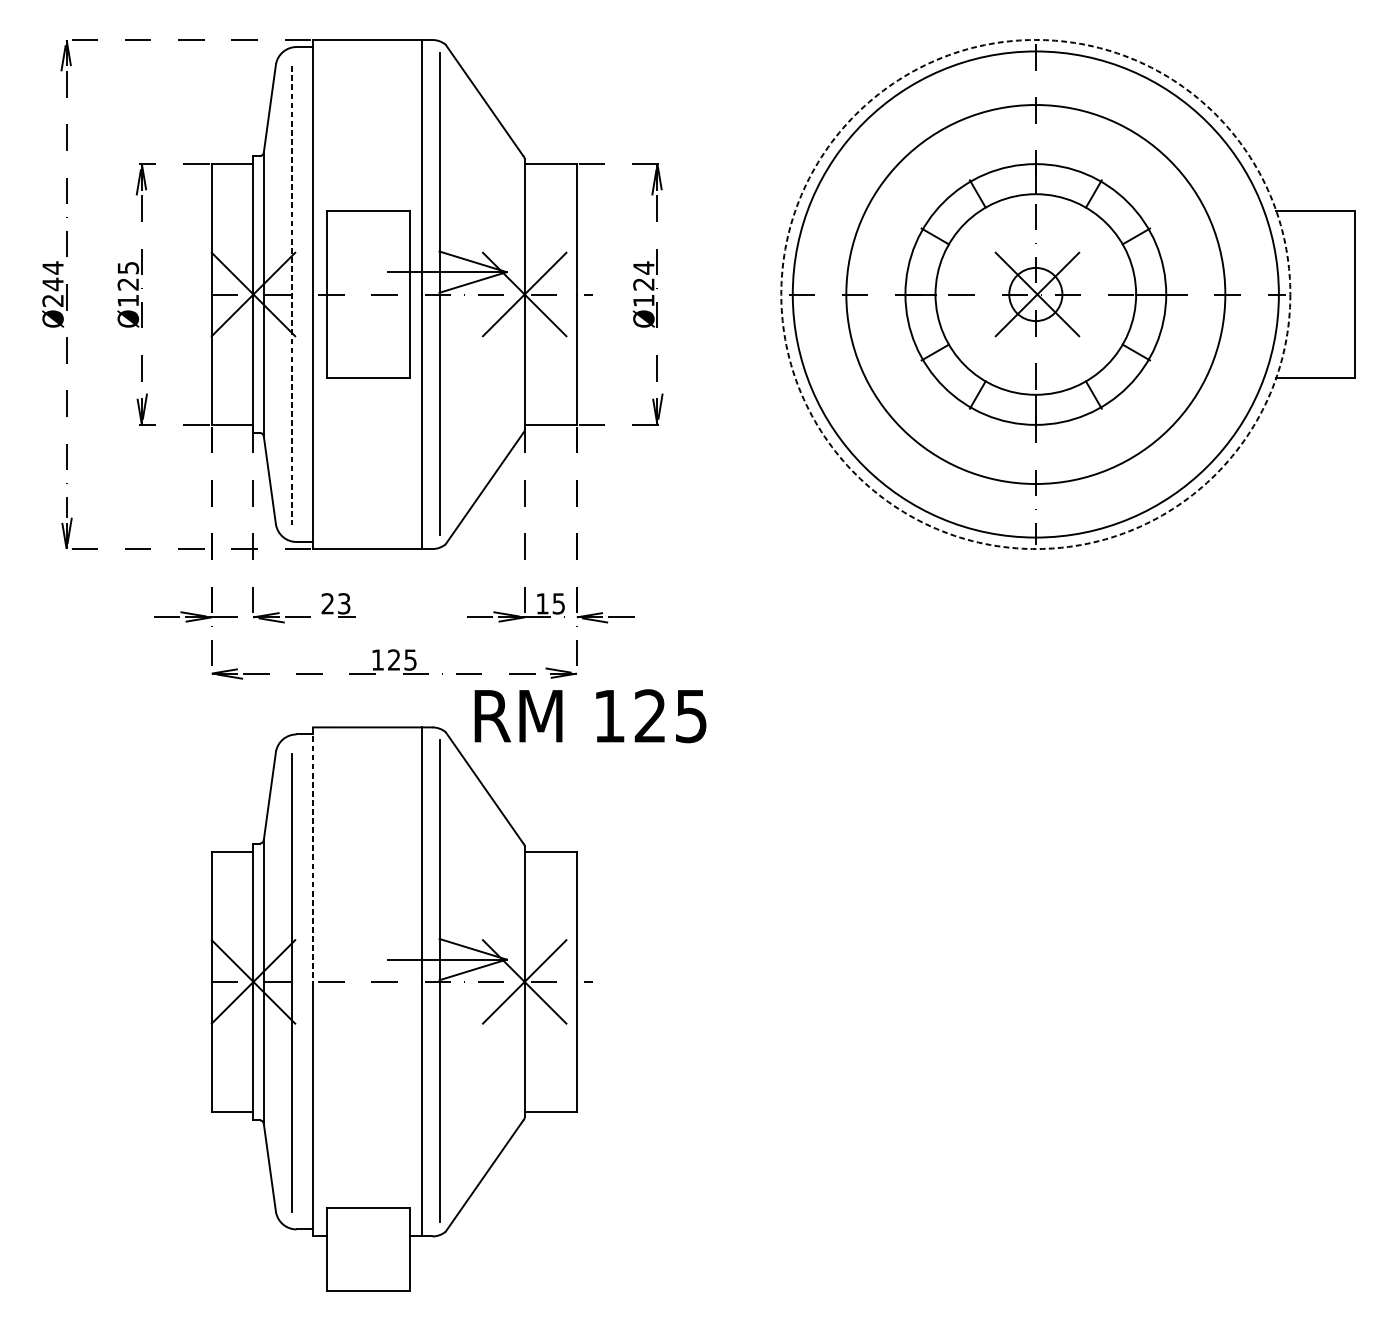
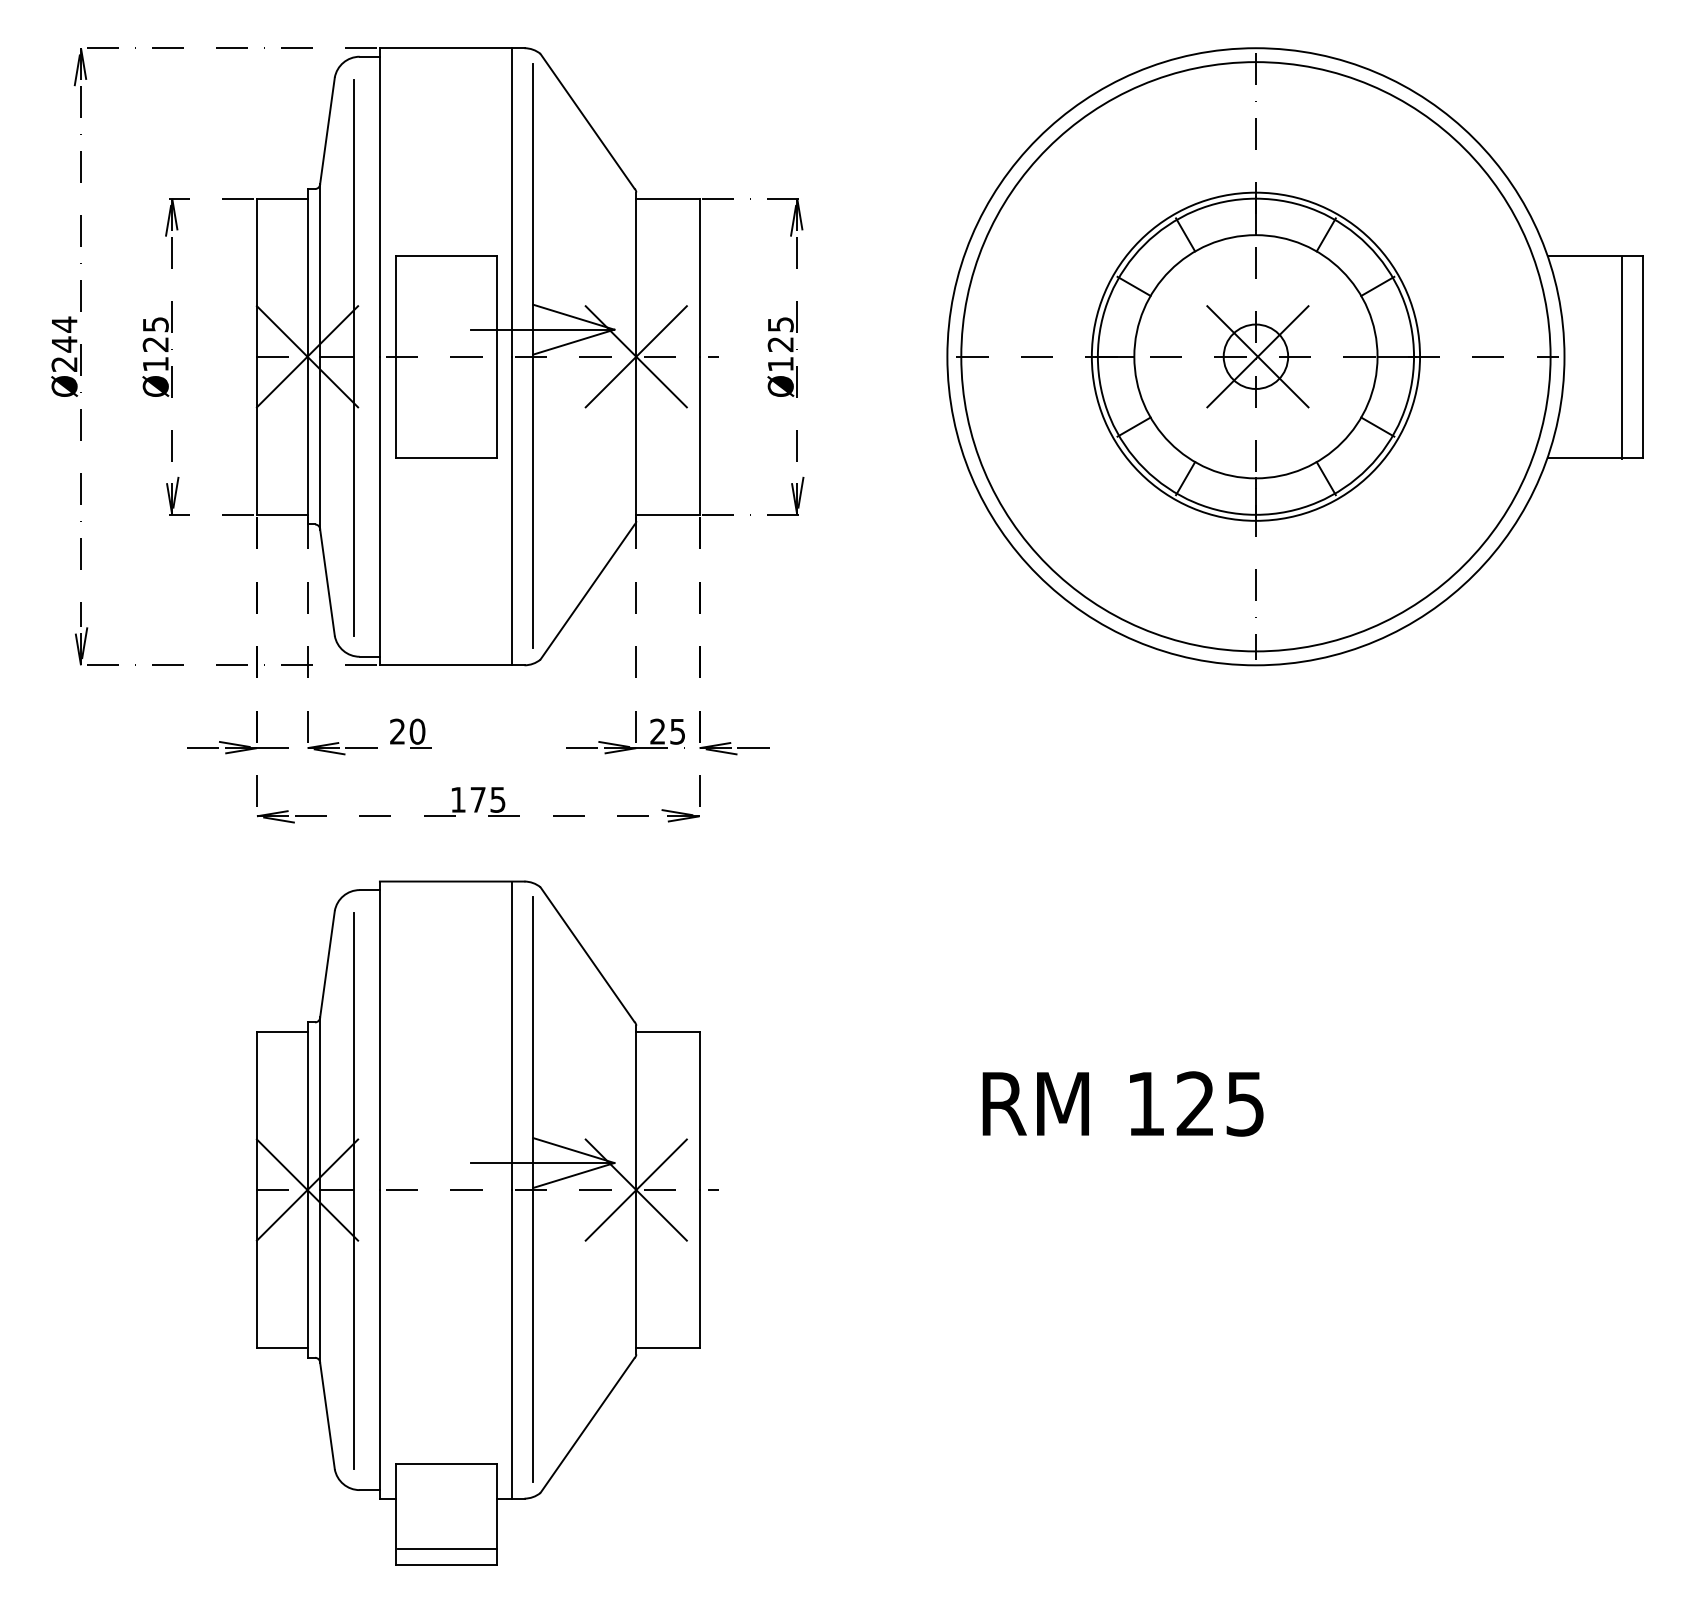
text: (643, 267) -> (780, 324), 124 -> 125
circle: (1035, 294) -> (1255, 356), dashed -> solid
circle: (1035, 294) -> (1255, 356), size x0.71
line: (292, 295) -> (354, 358), dashed -> solid
line: (1337, 295) -> (1621, 357), added
text: (344, 603) -> (417, 731), 23 -> 20
text: (542, 603) -> (657, 731), 15 -> 25
text: (393, 659) -> (477, 799), 125 -> 175
text: (590, 715) -> (1122, 1103), moved
line: (312, 855) -> (379, 1036), dashed -> solid
line: (368, 1278) -> (446, 1549), added

